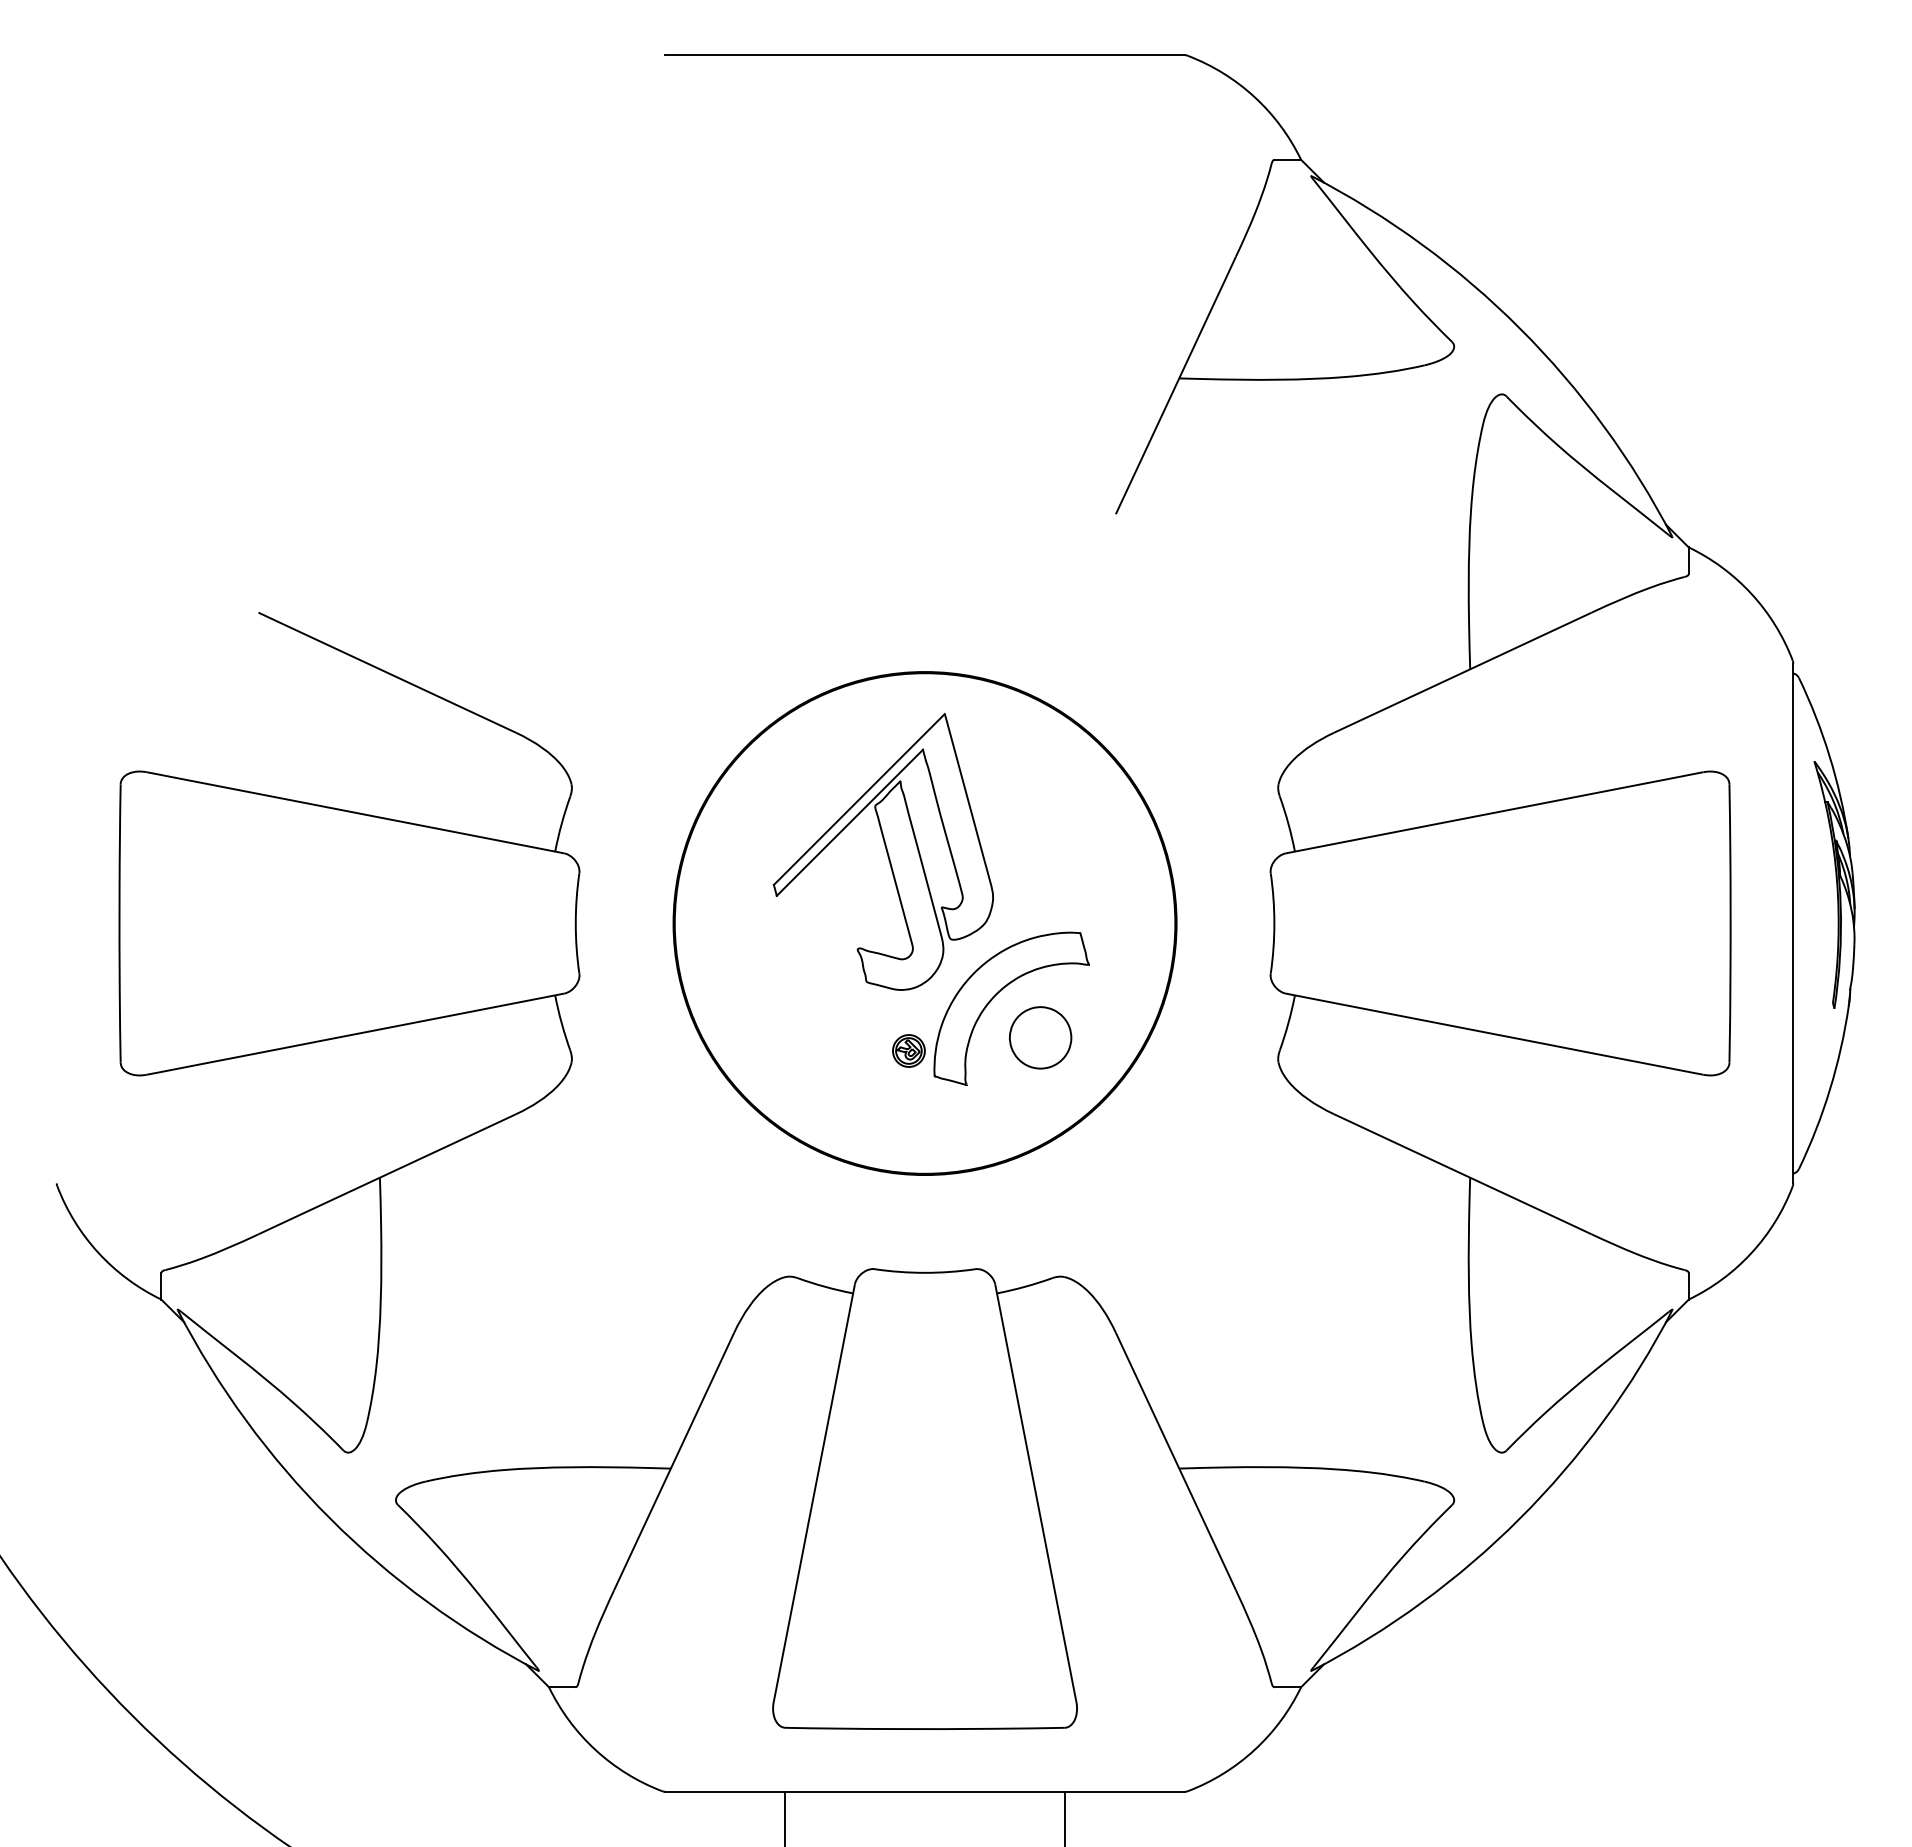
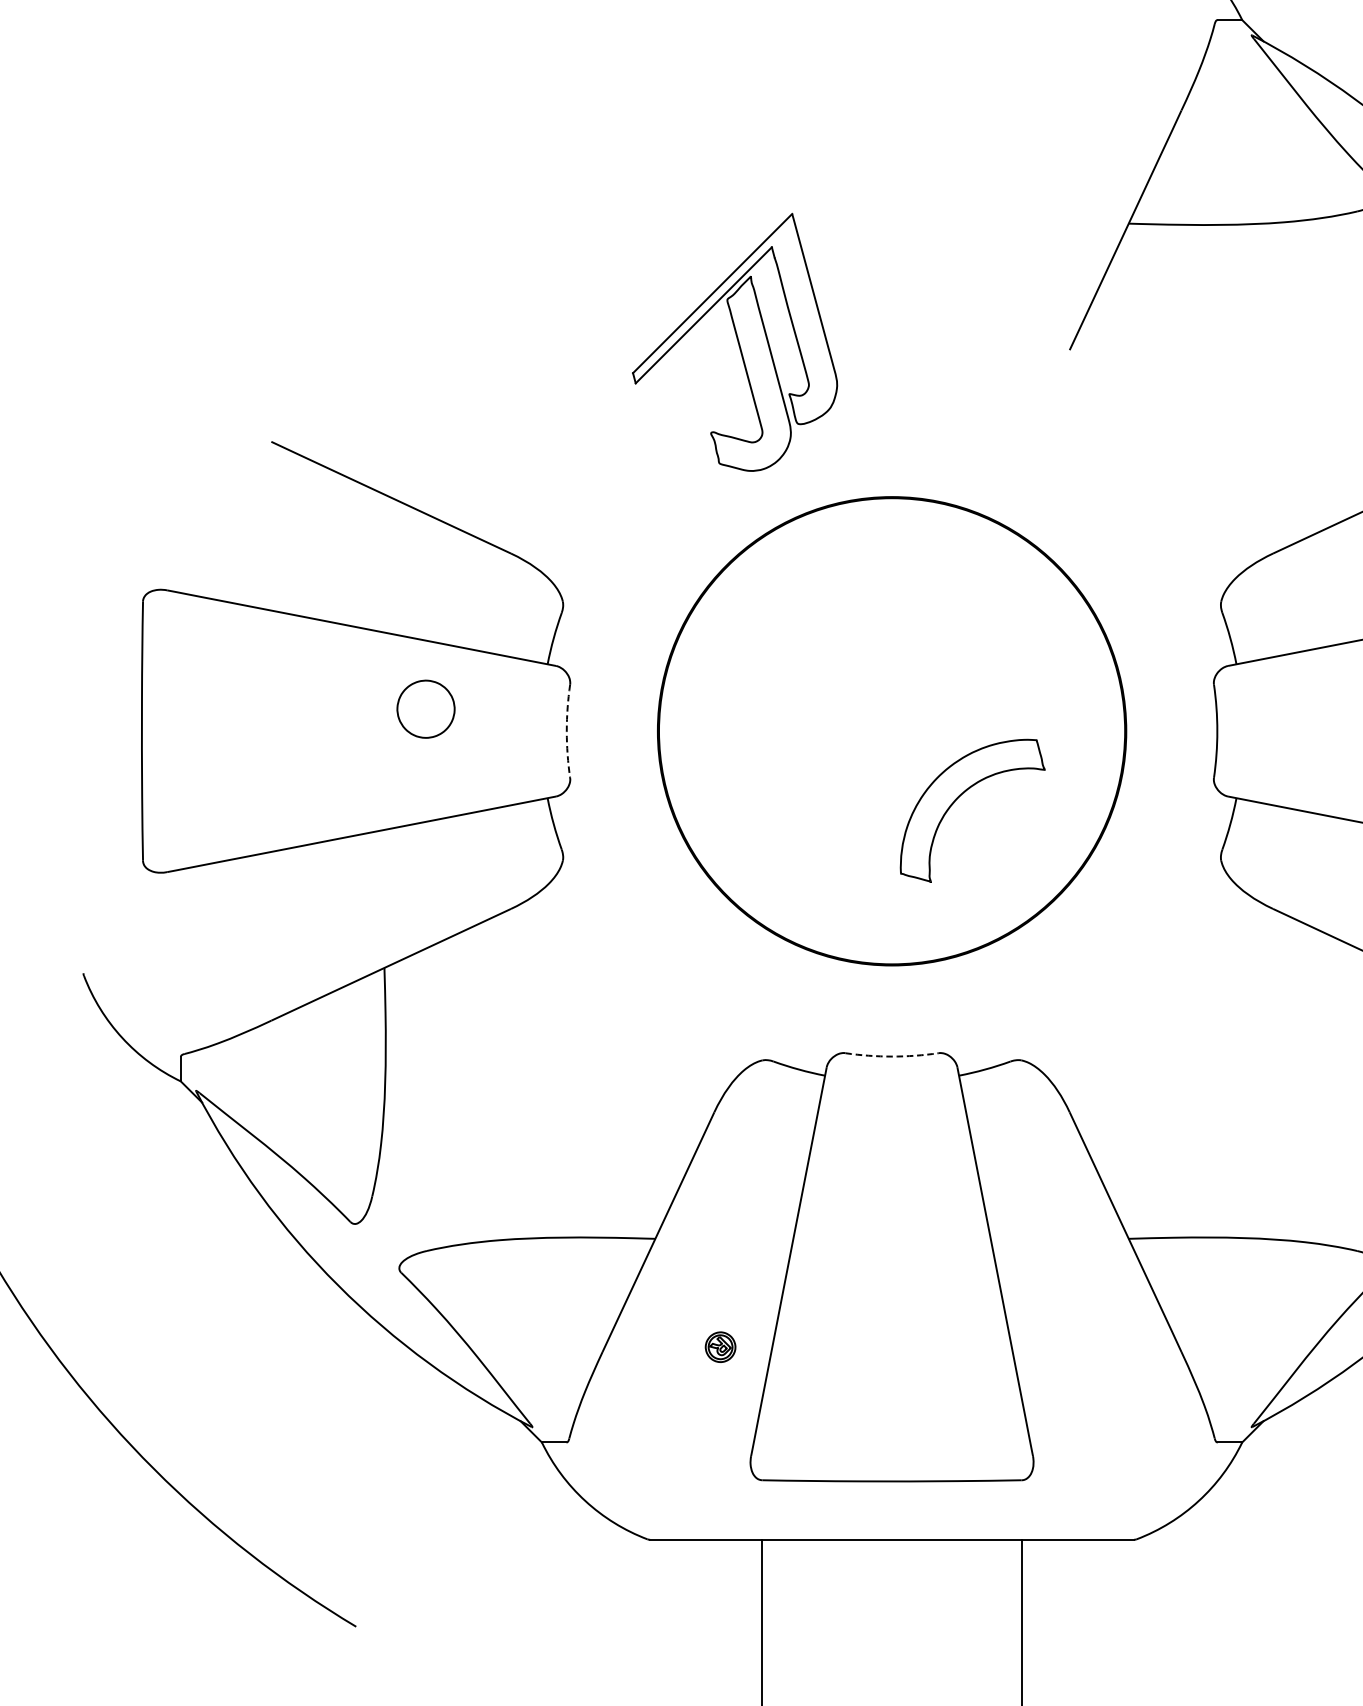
part: (882, 851) -> (734, 342), moved
arc: (575, 923) -> (566, 731), solid -> dashed
part: (1040, 1037) -> (425, 708), moved
part: (908, 1050) -> (720, 1346), moved
arc: (925, 1272) -> (892, 1056), solid -> dashed

